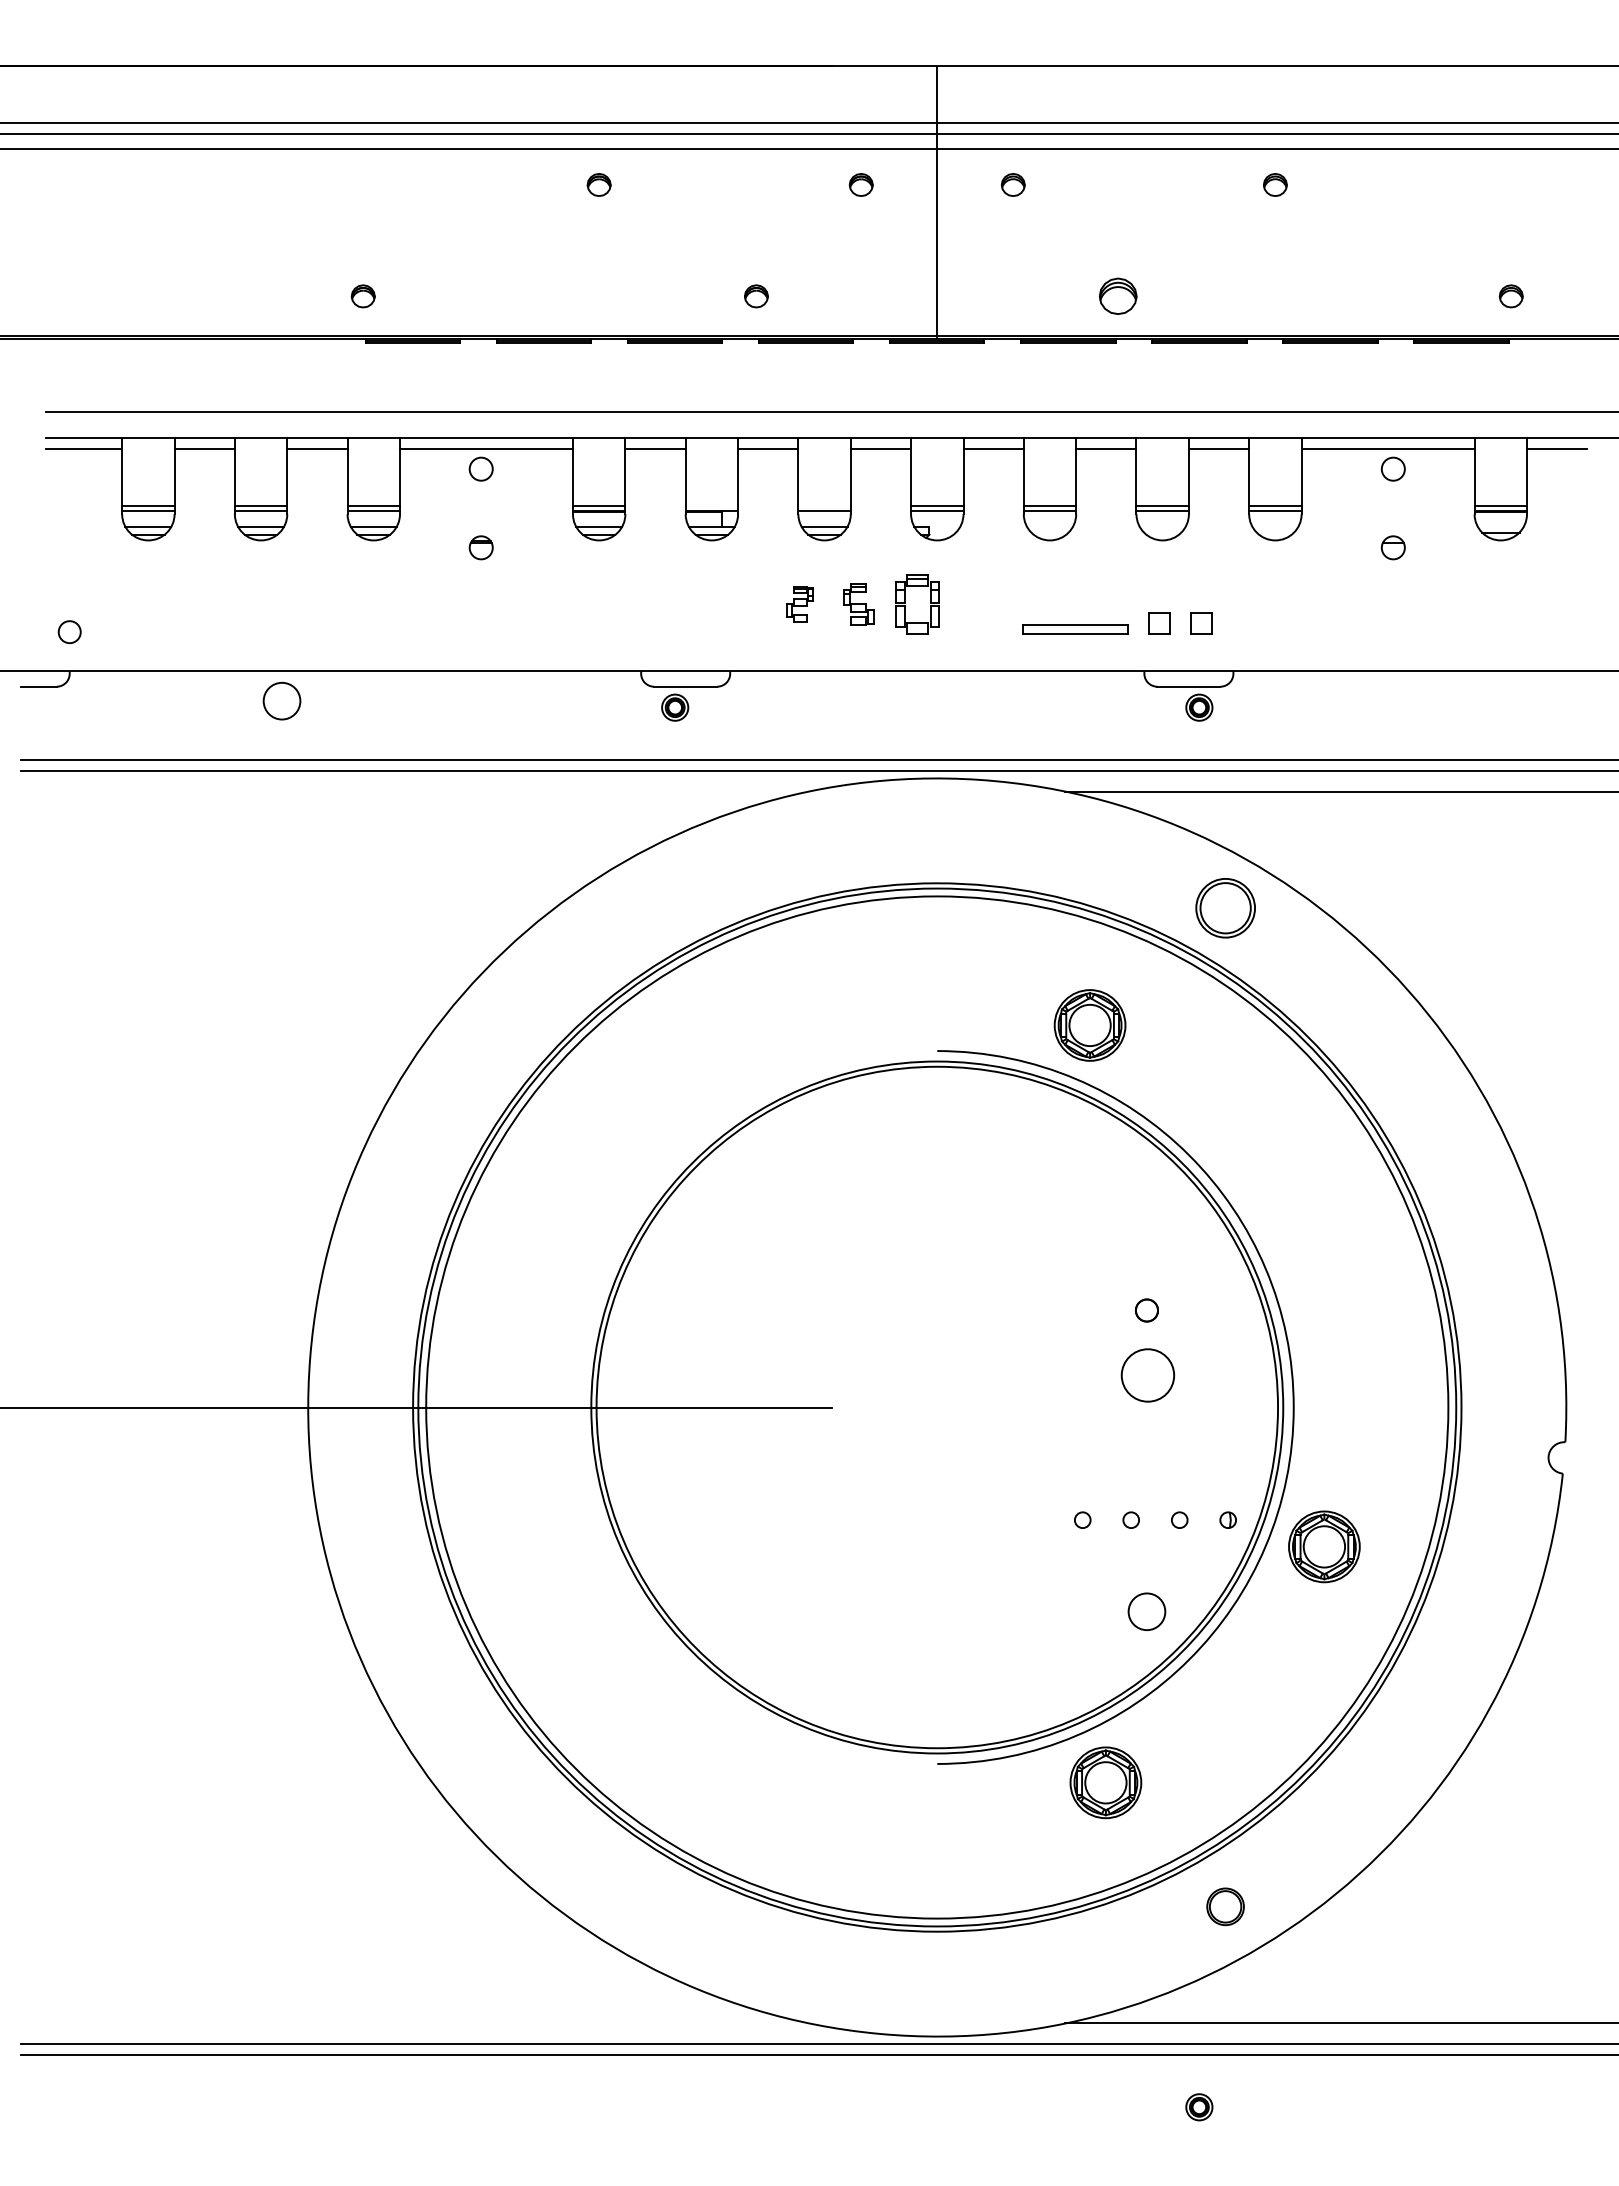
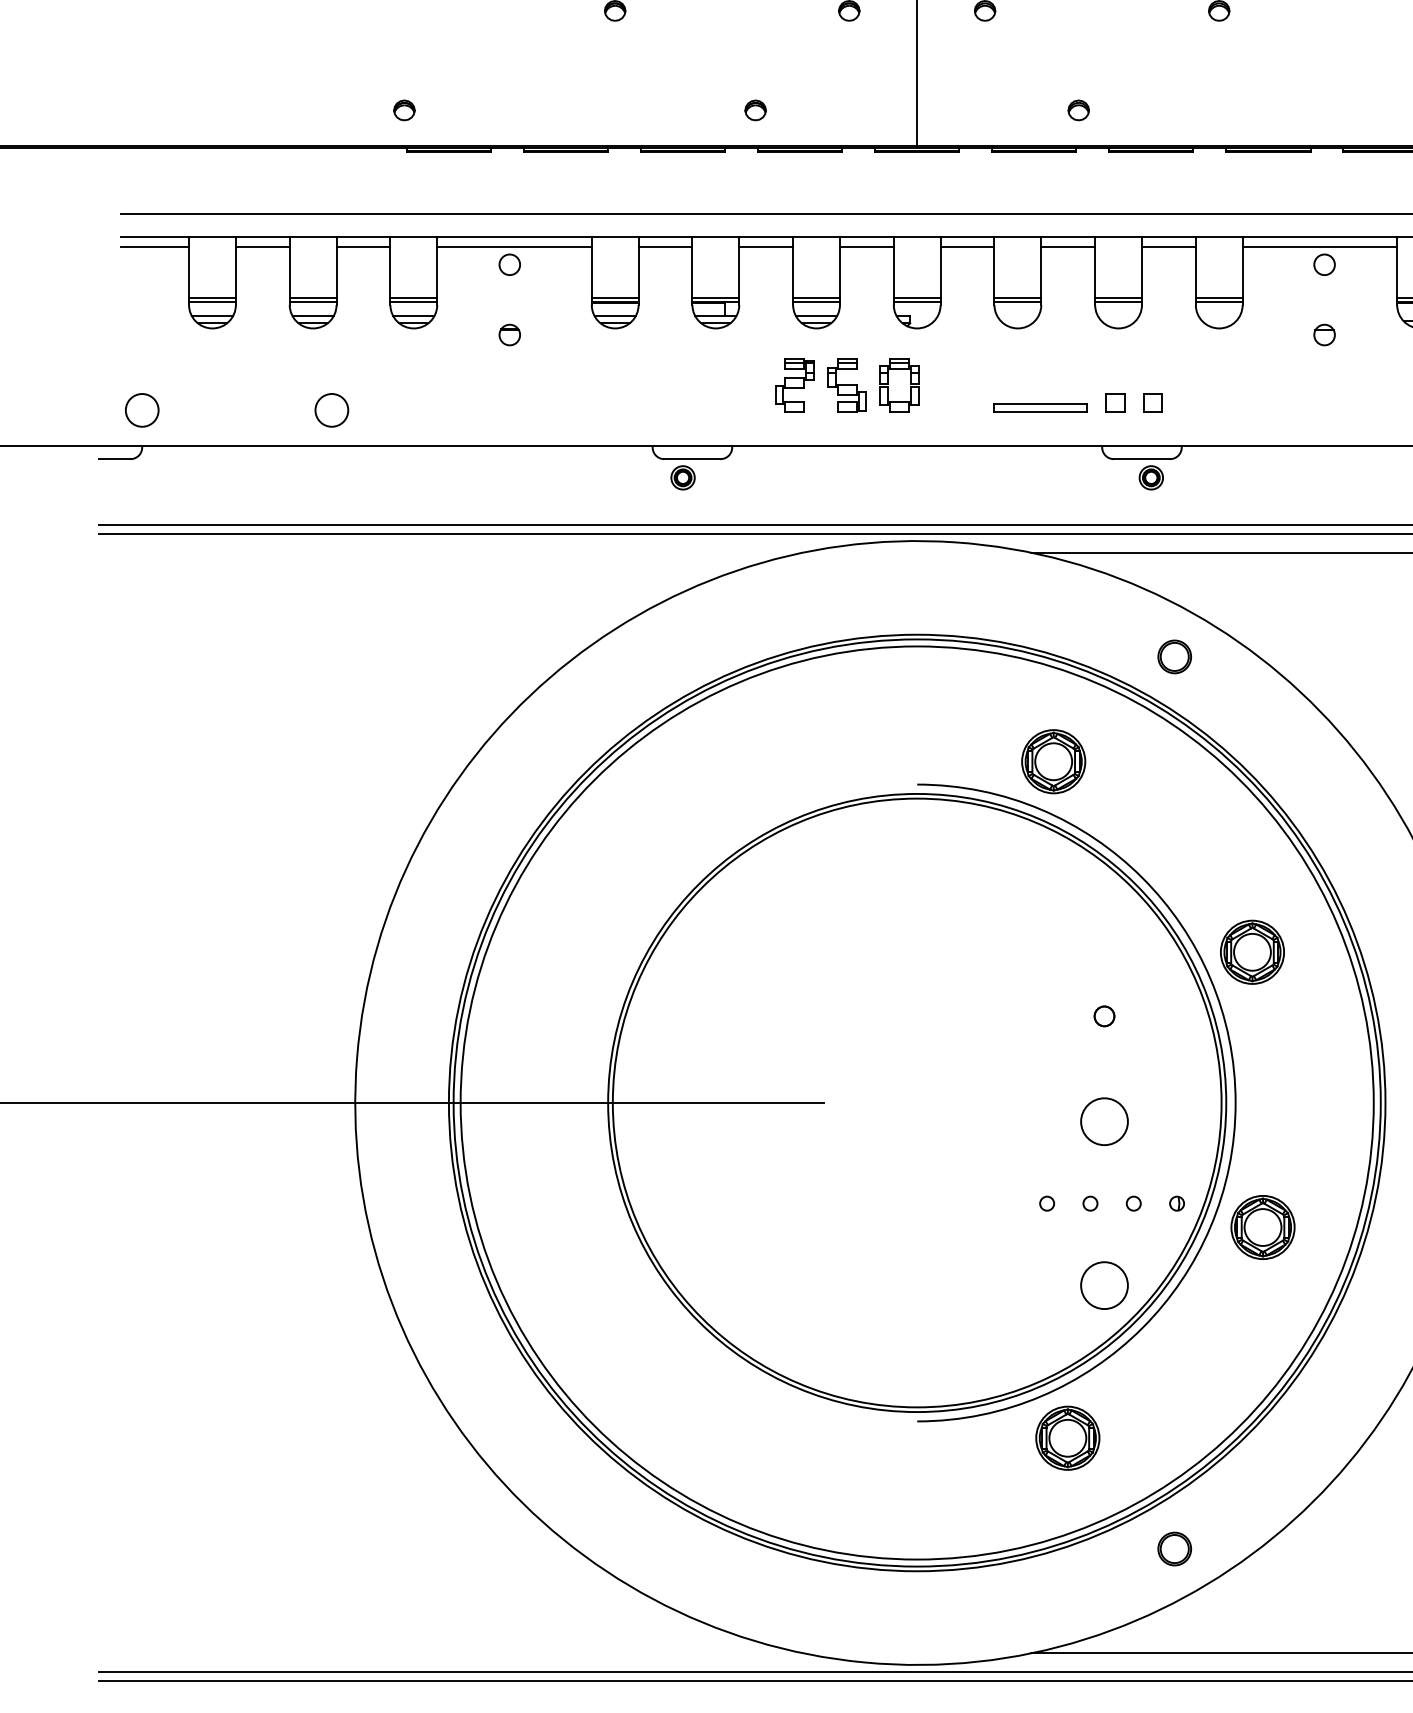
part: (1117, 296) -> (1078, 110), size x0.62
line: (711, 505) -> (715, 297), added
line: (824, 505) -> (816, 297), added
part: (800, 604) -> (795, 385), size x1.67
part: (858, 604) -> (846, 385), size x1.43
circle: (69, 631) -> (142, 409), size x1.67
circle: (281, 700) -> (331, 409), moved
part: (1225, 907) -> (1174, 656), size x0.62
part: (1312, 1238) -> (1252, 952), added
circle: (1147, 1375) -> (1104, 1121), moved
circle: (1146, 1611) -> (1104, 1285), size x1.43

